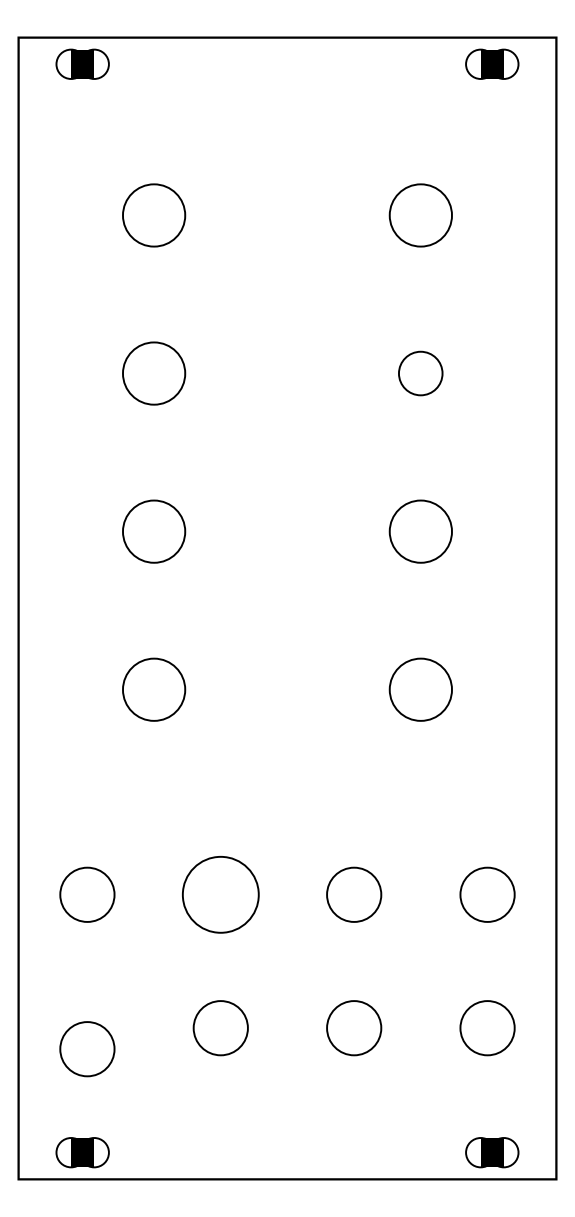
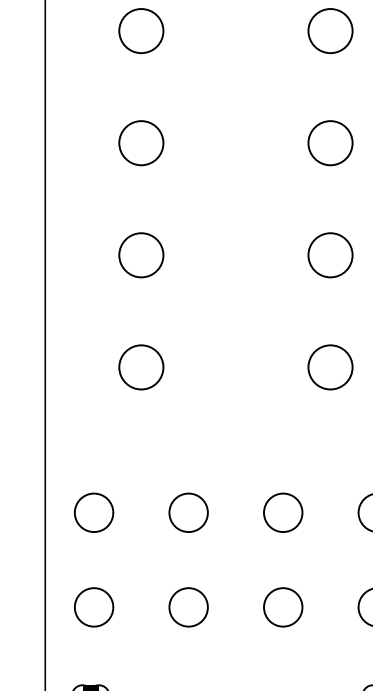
circle: (420, 373) -> (330, 143), size x1.43
circle: (220, 894) -> (188, 512), size x0.71
circle: (87, 1049) -> (94, 607), moved

